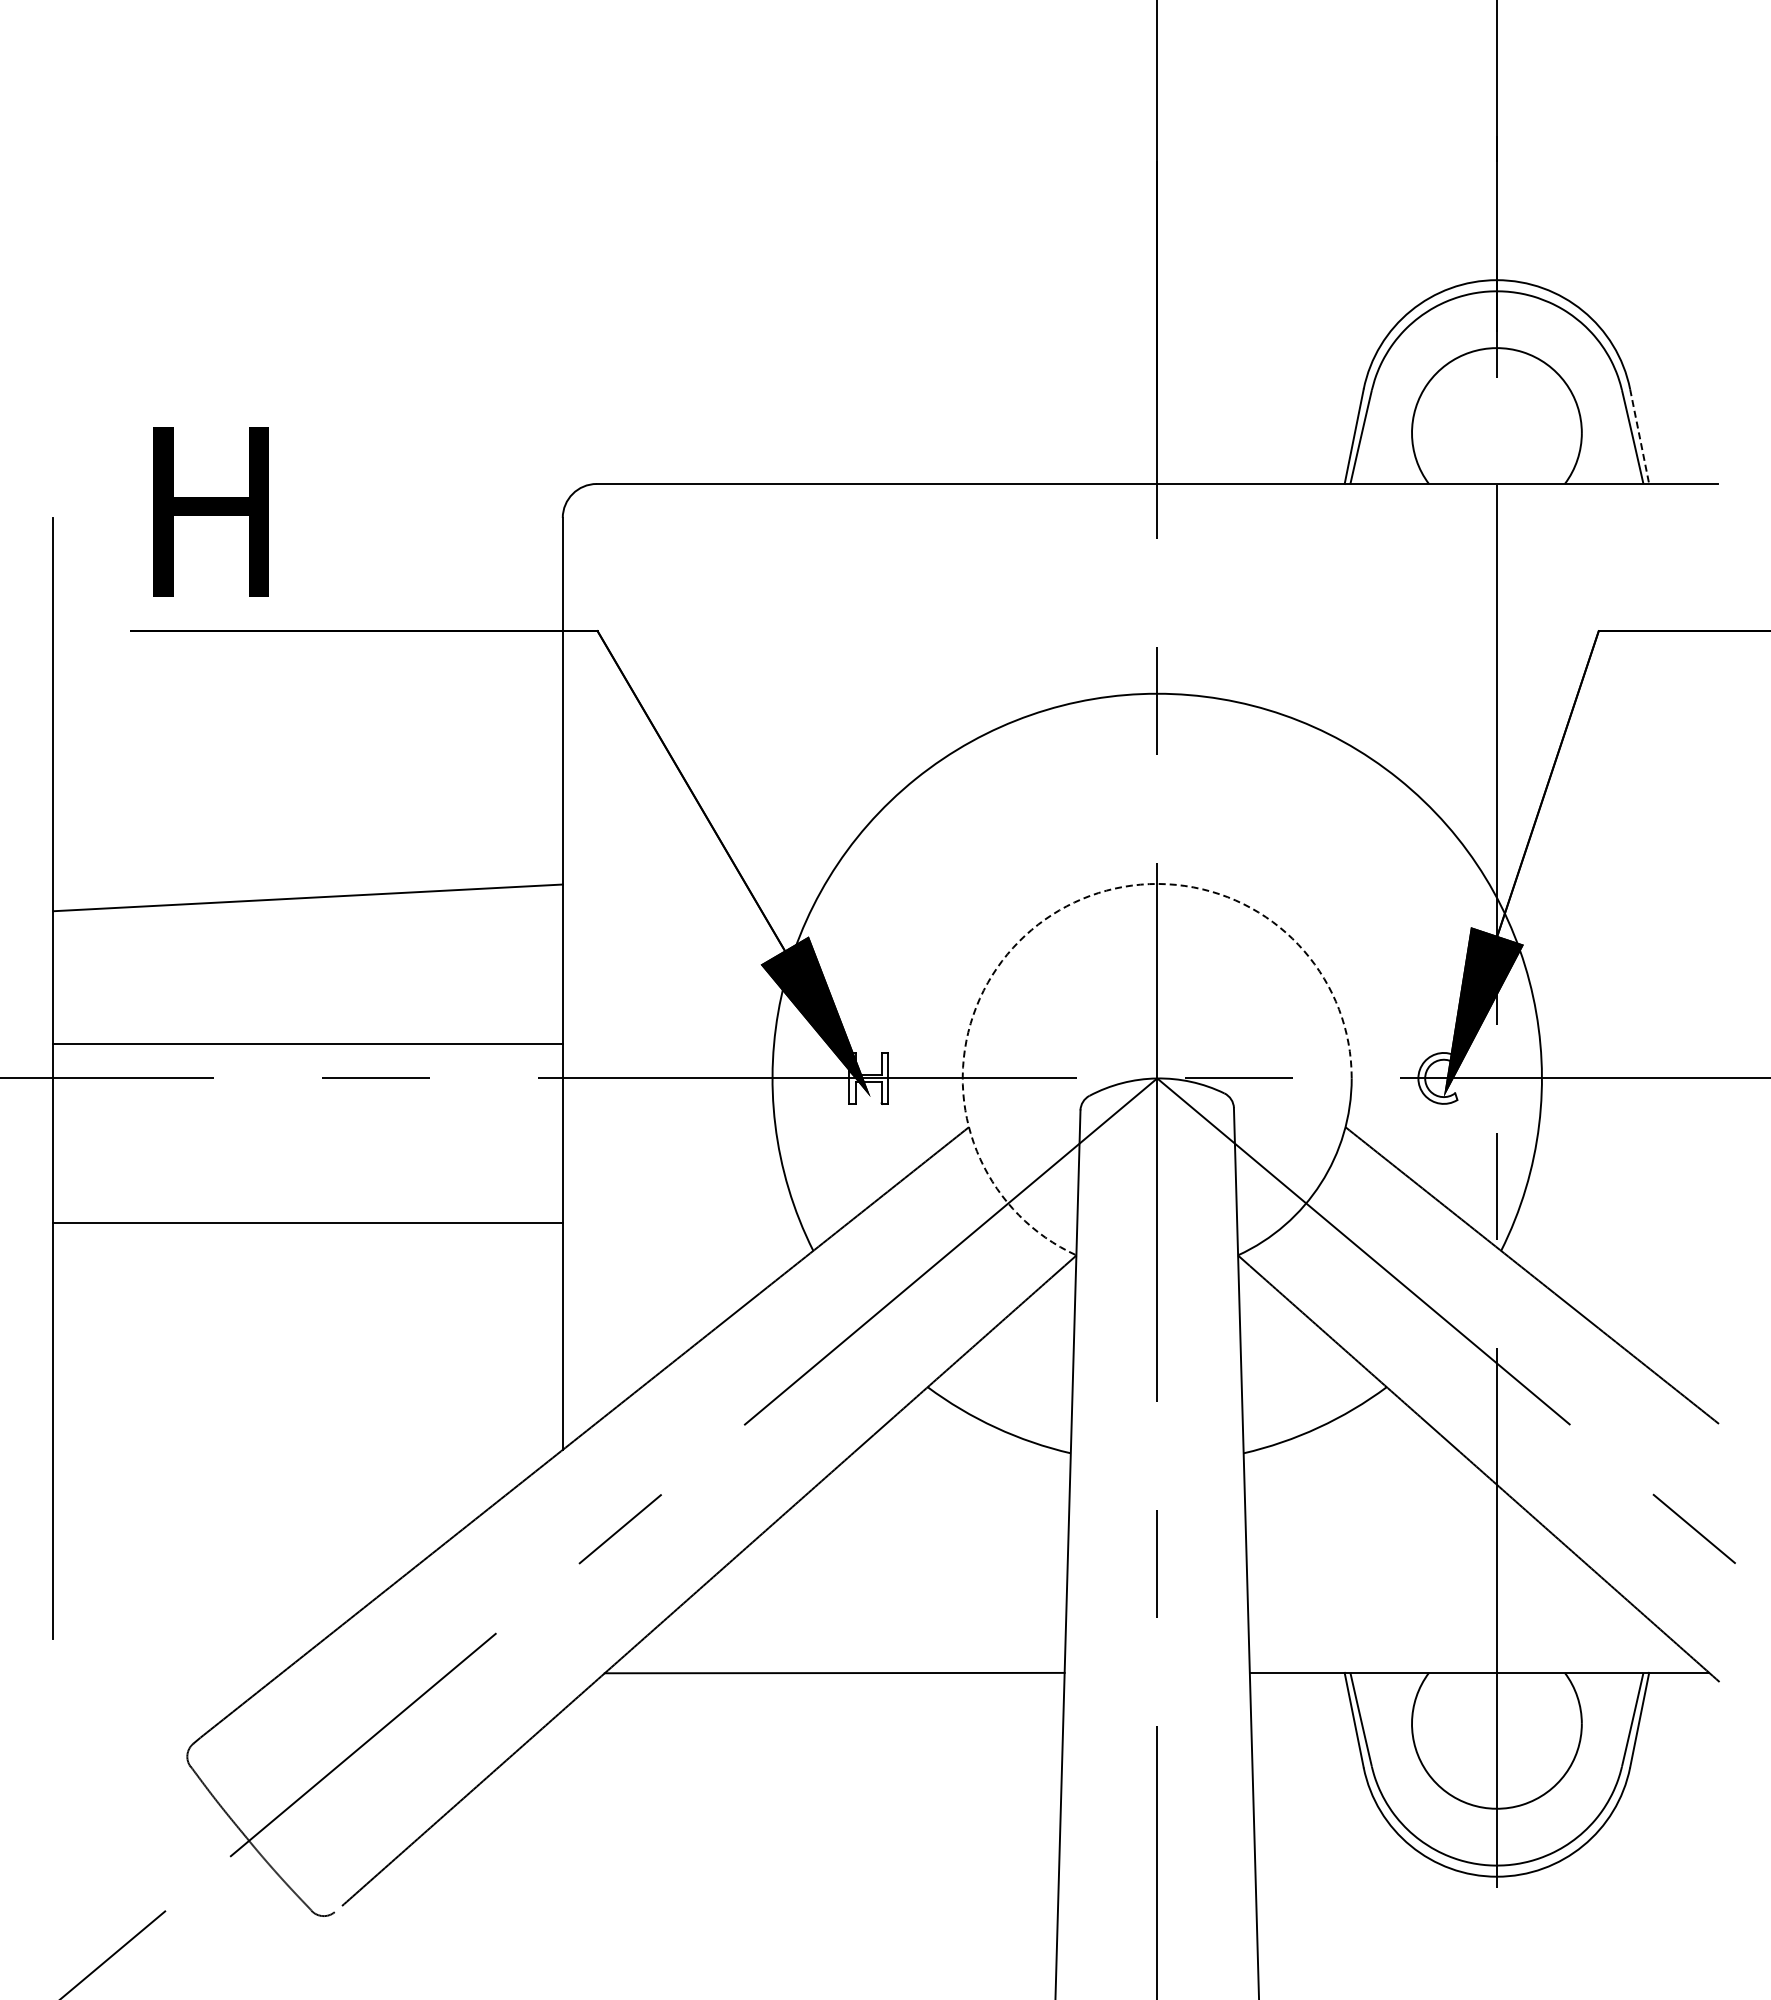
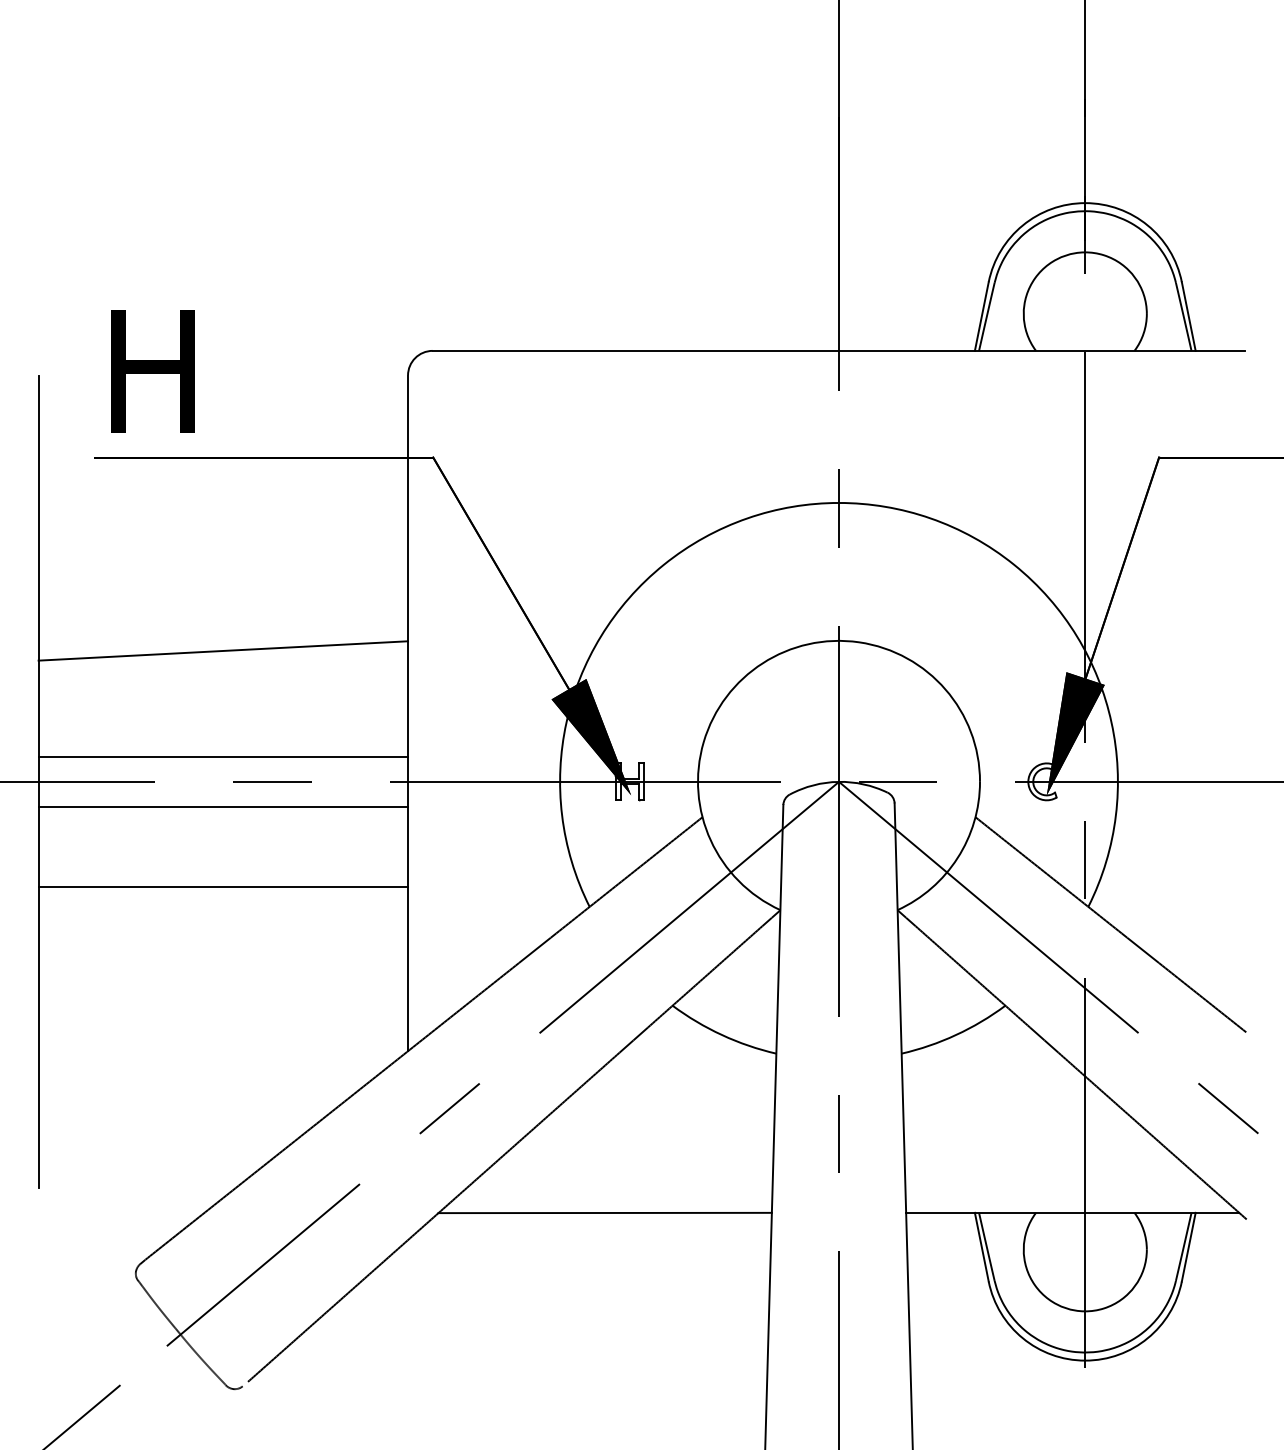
line: (1639, 437) -> (1188, 317), dashed -> solid
arc: (1052, 914) -> (763, 663), dashed -> solid
line: (307, 1112) -> (222, 806), added

